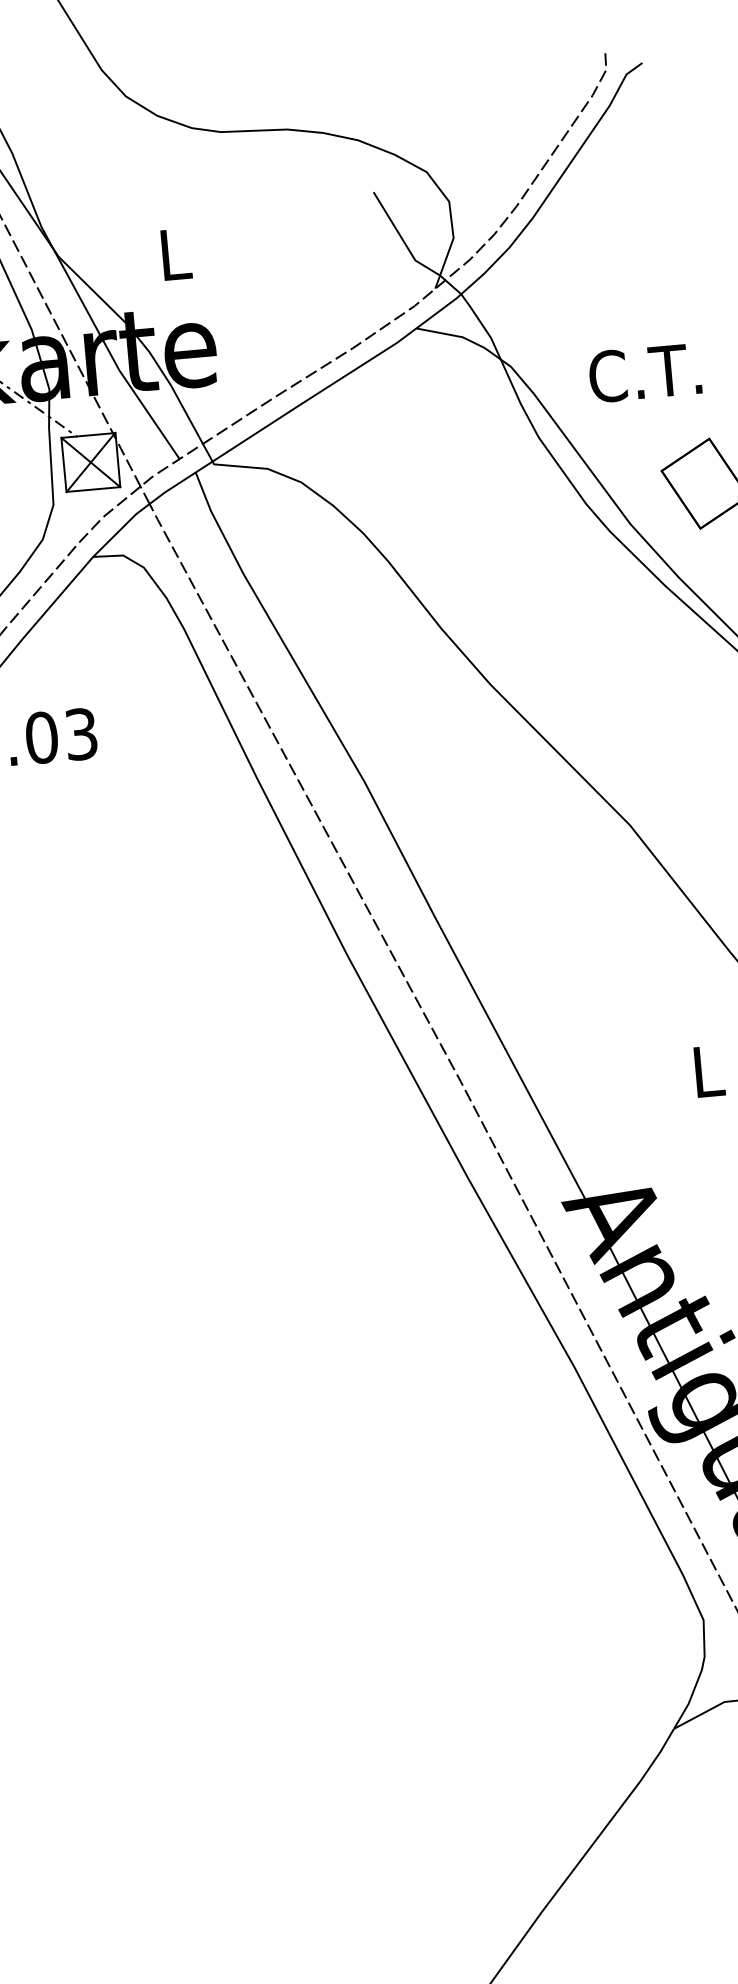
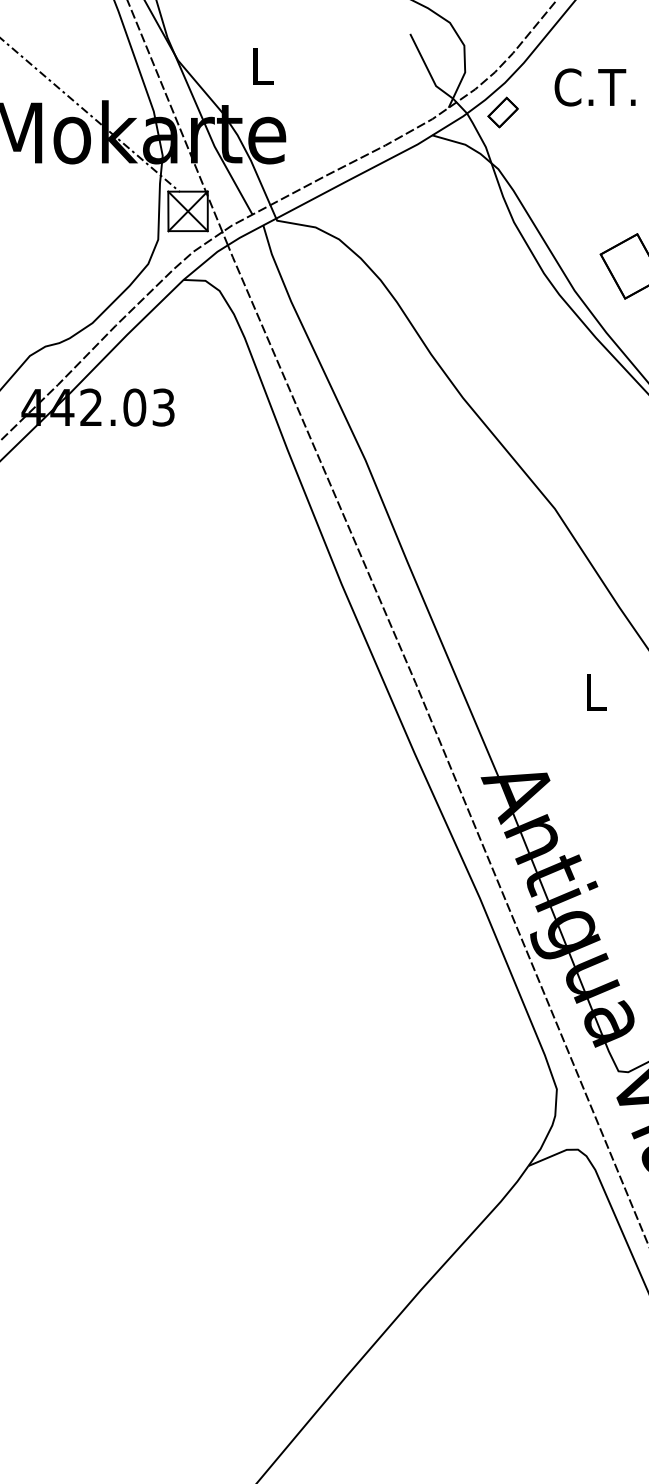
part: (509, 288) -> (502, 112), added
text: (644, 373) -> (594, 87), moved

